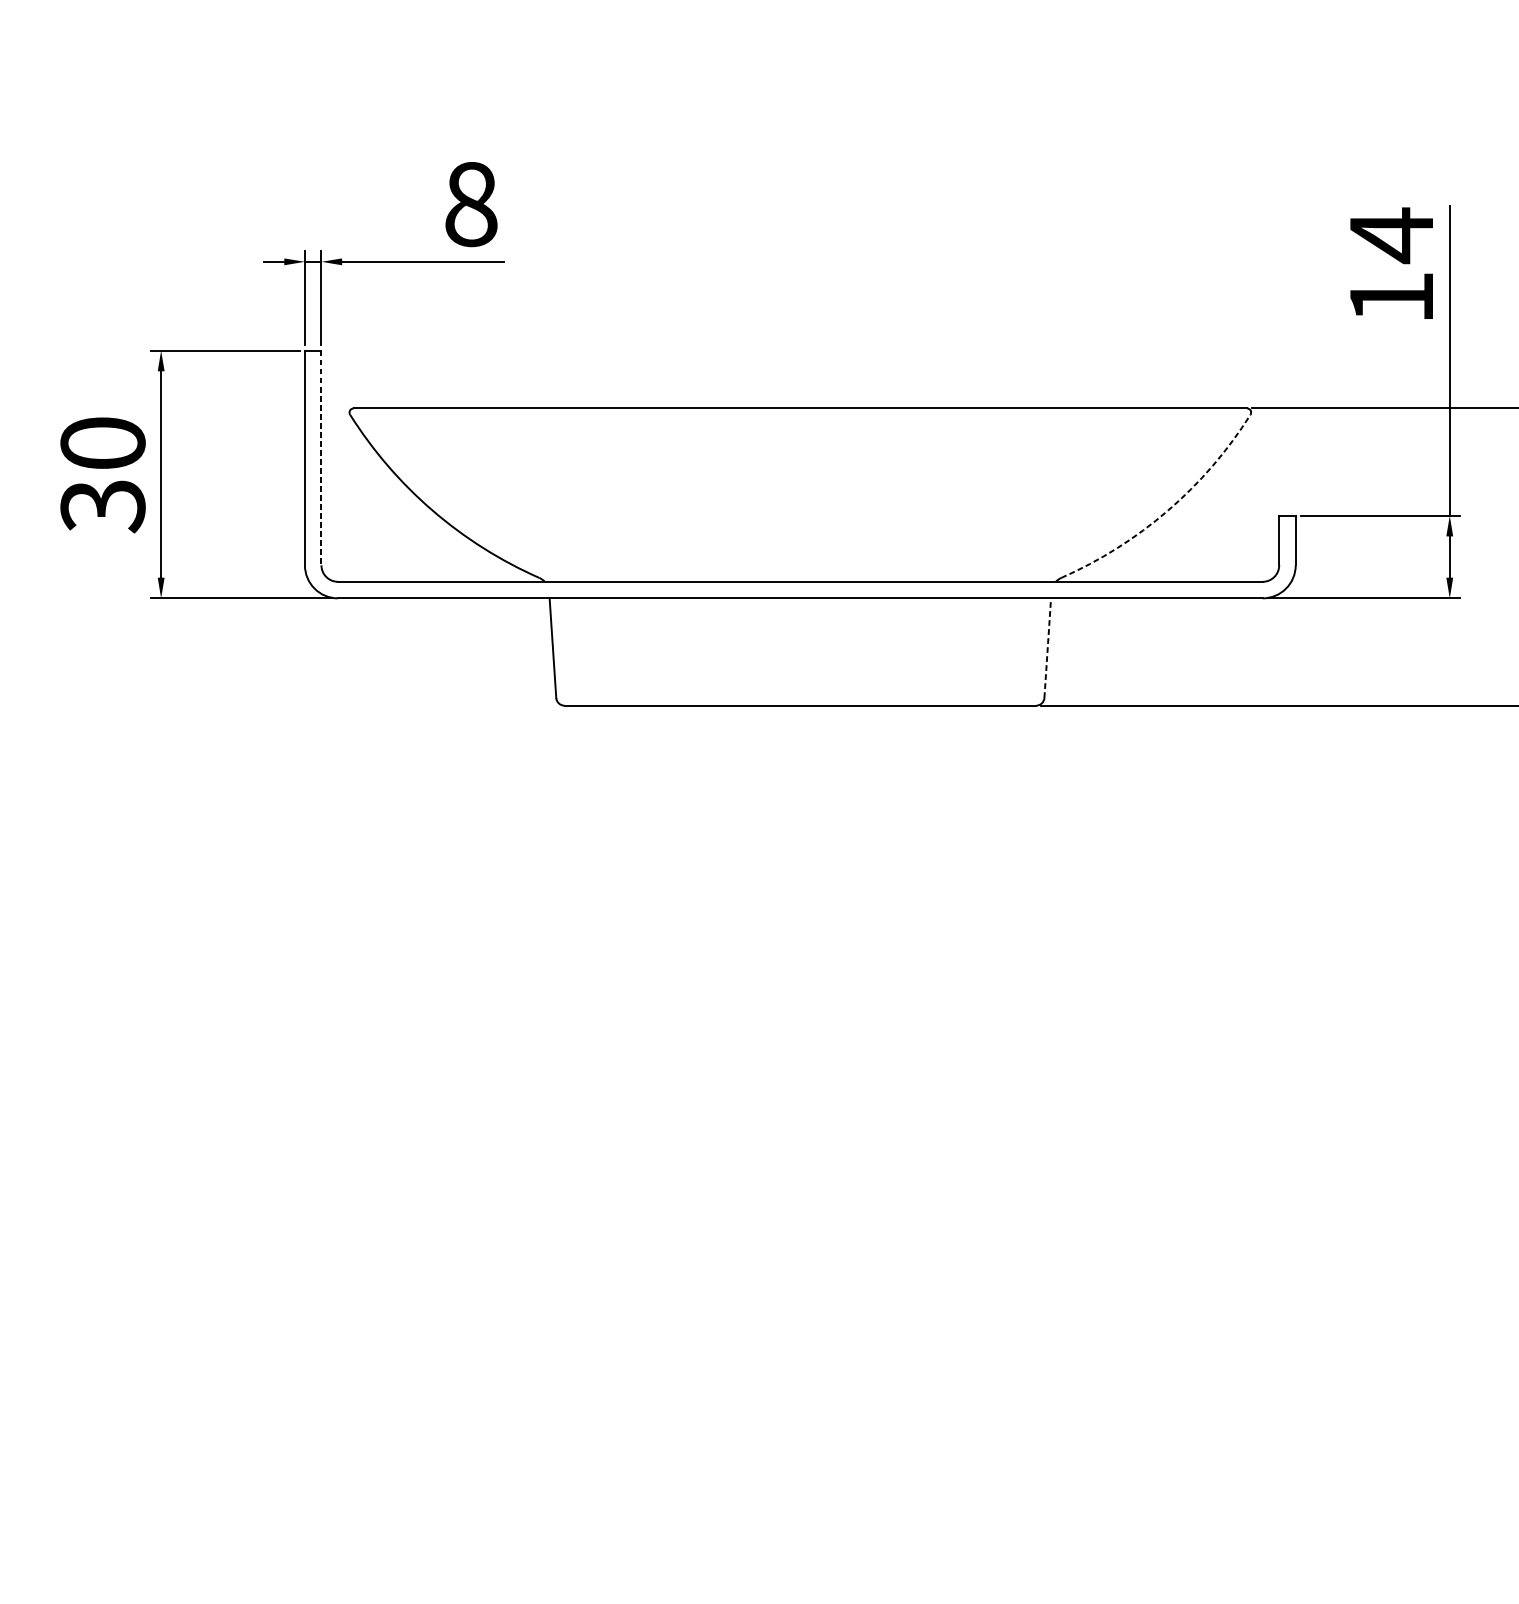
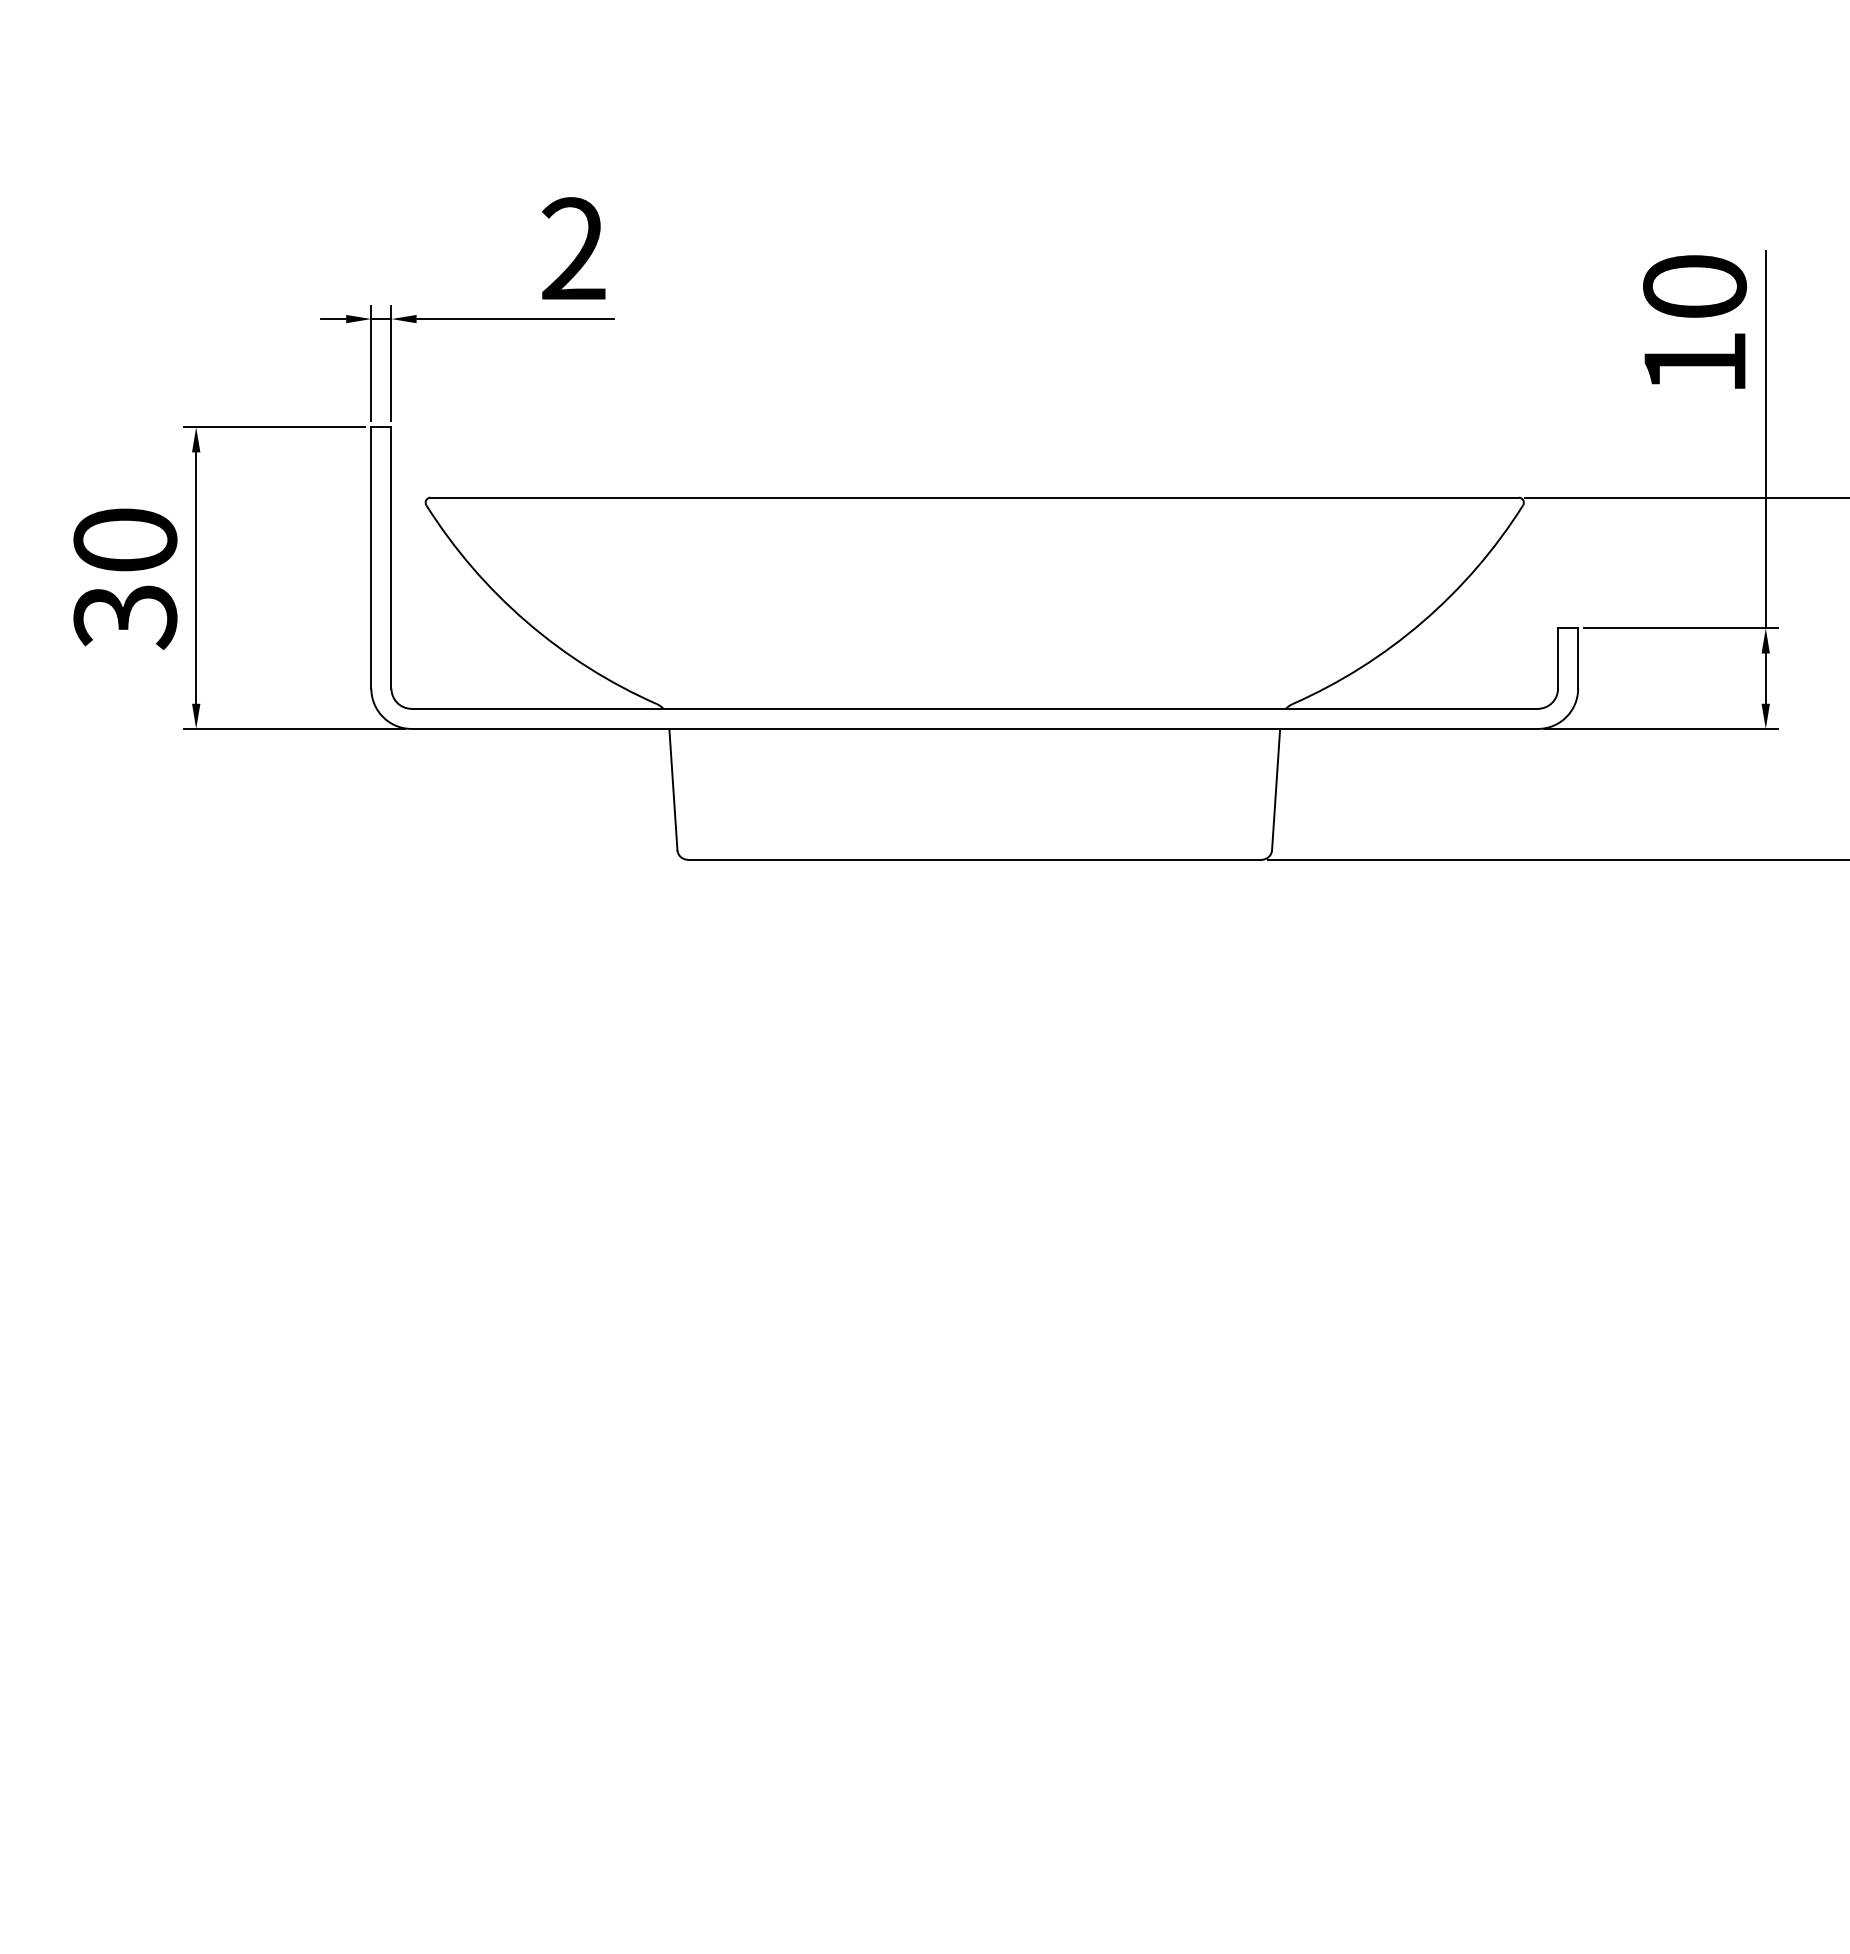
text: (470, 204) -> (573, 249), 8 -> 2
text: (1392, 235) -> (1695, 286), 14 -> 10
line: (321, 457) -> (391, 557), dashed -> solid
arc: (1167, 510) -> (1422, 621), dashed -> solid
line: (1048, 648) -> (1276, 789), dashed -> solid

